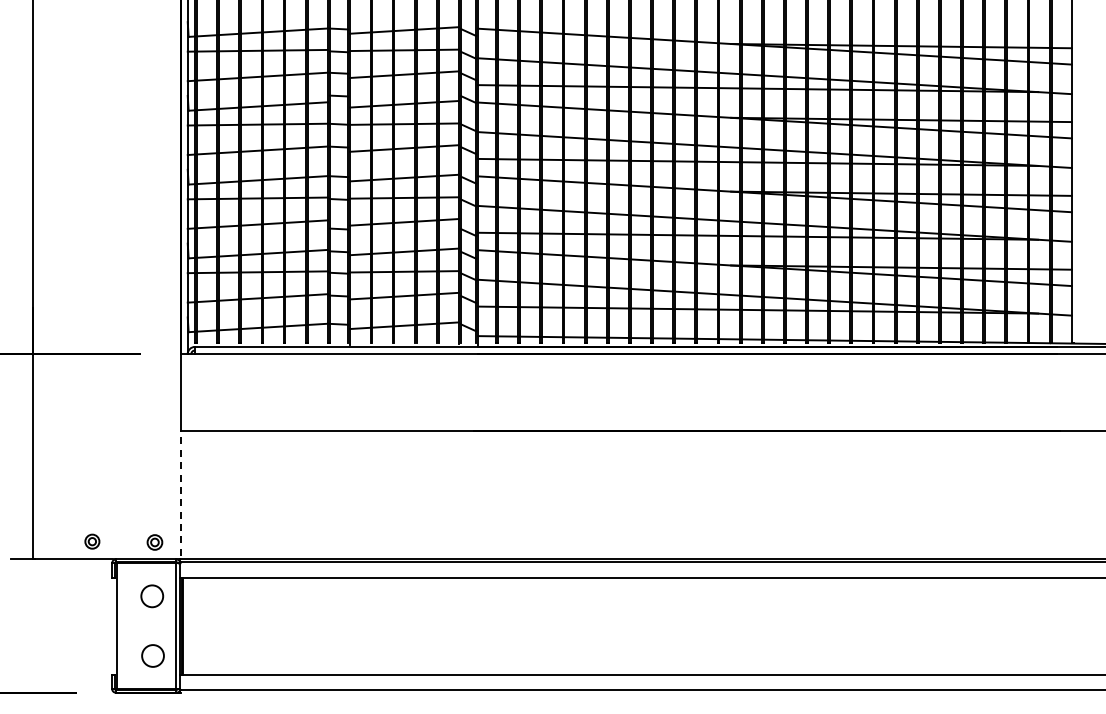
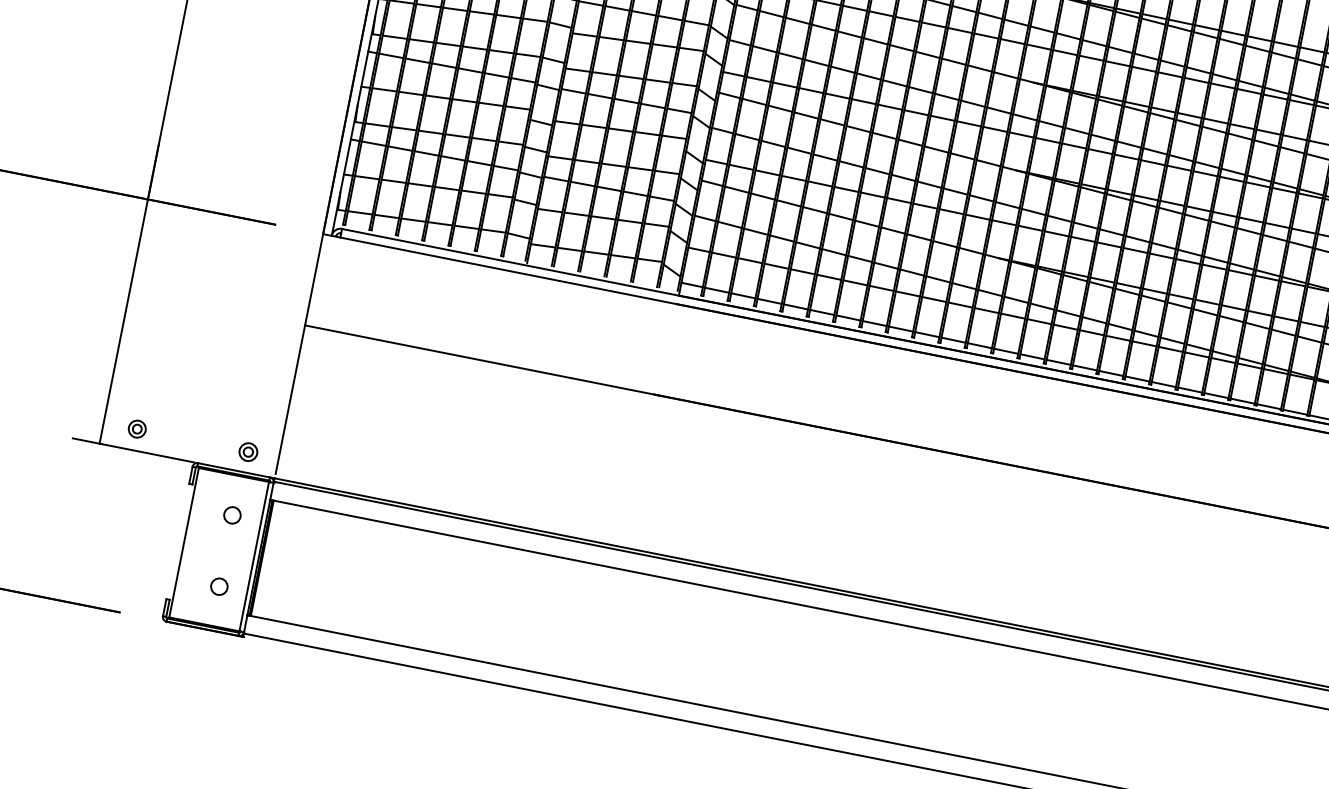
line: (180, 492) -> (290, 398), dashed -> solid
part: (92, 541) -> (137, 428), moved
circle: (151, 595) -> (231, 514), size x0.62
circle: (152, 655) -> (218, 586), size x0.62

